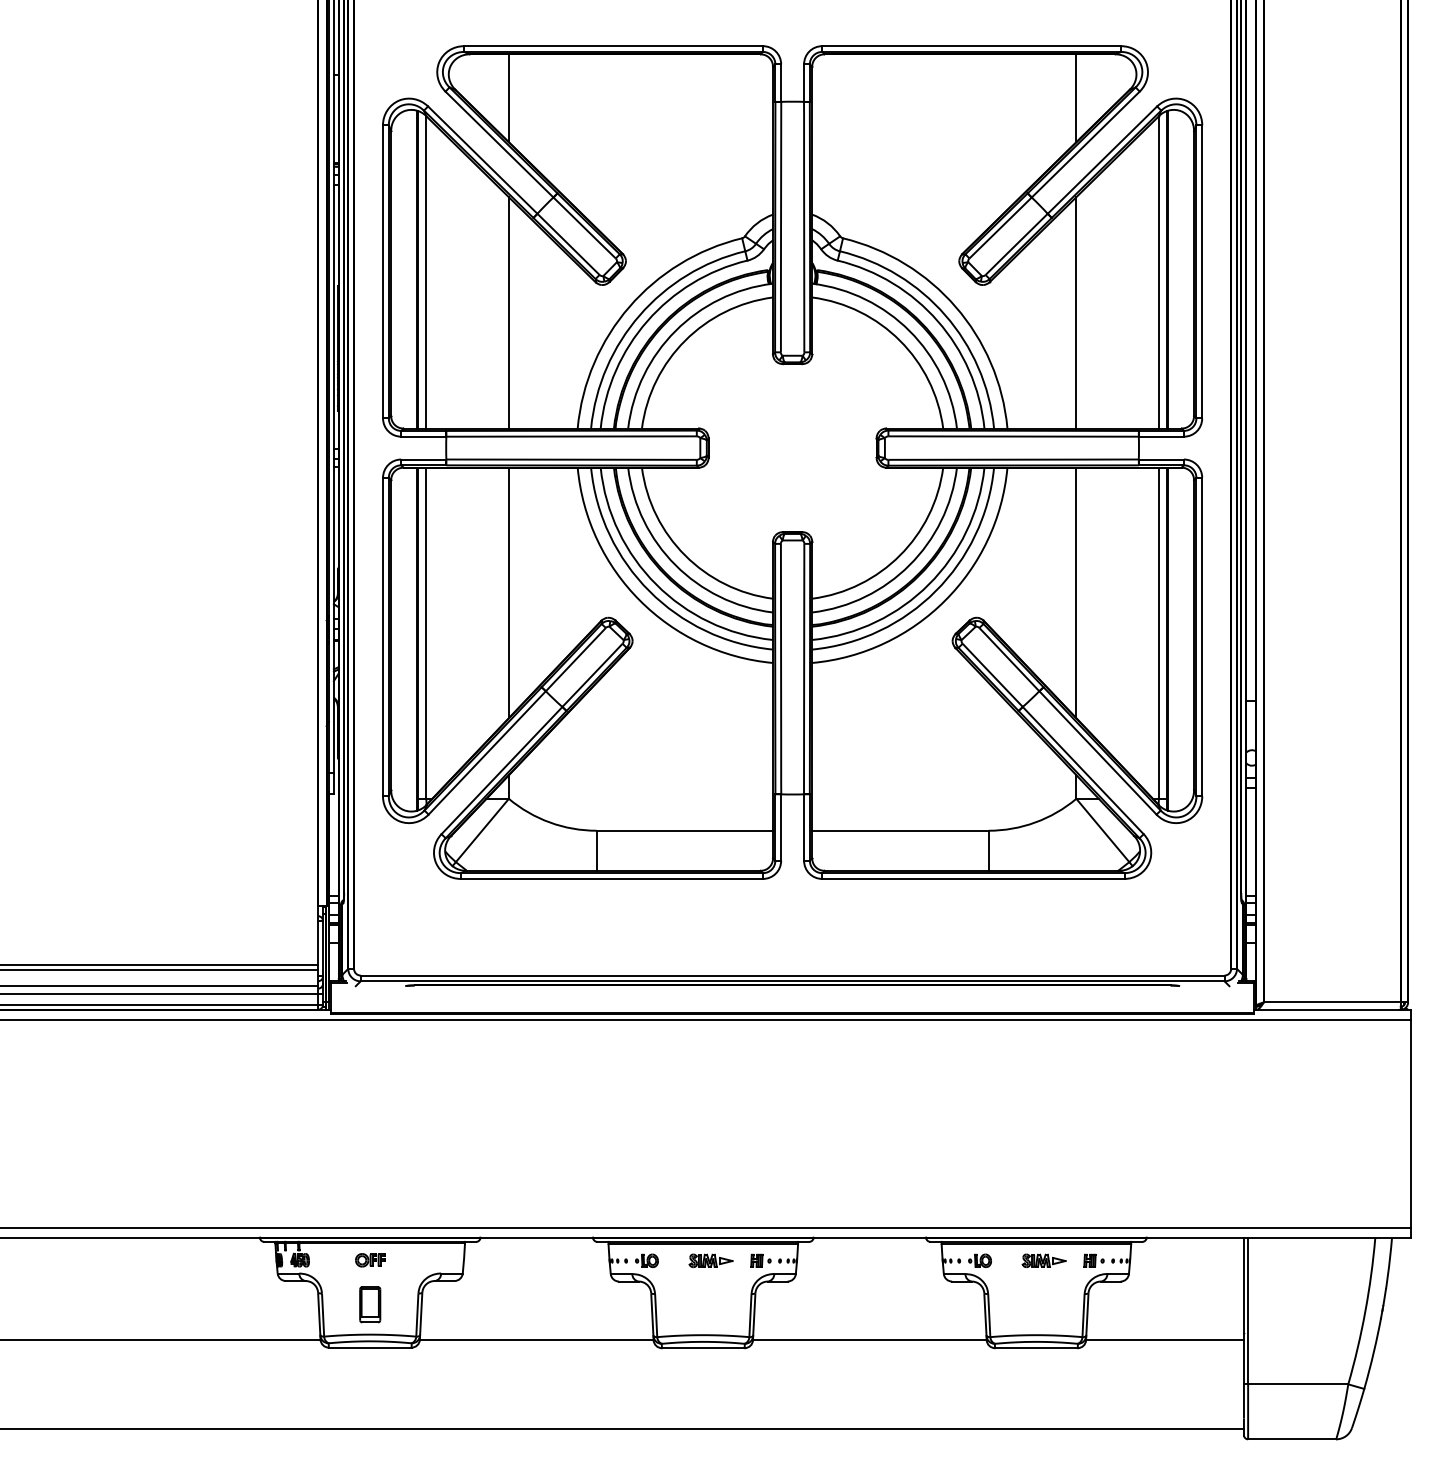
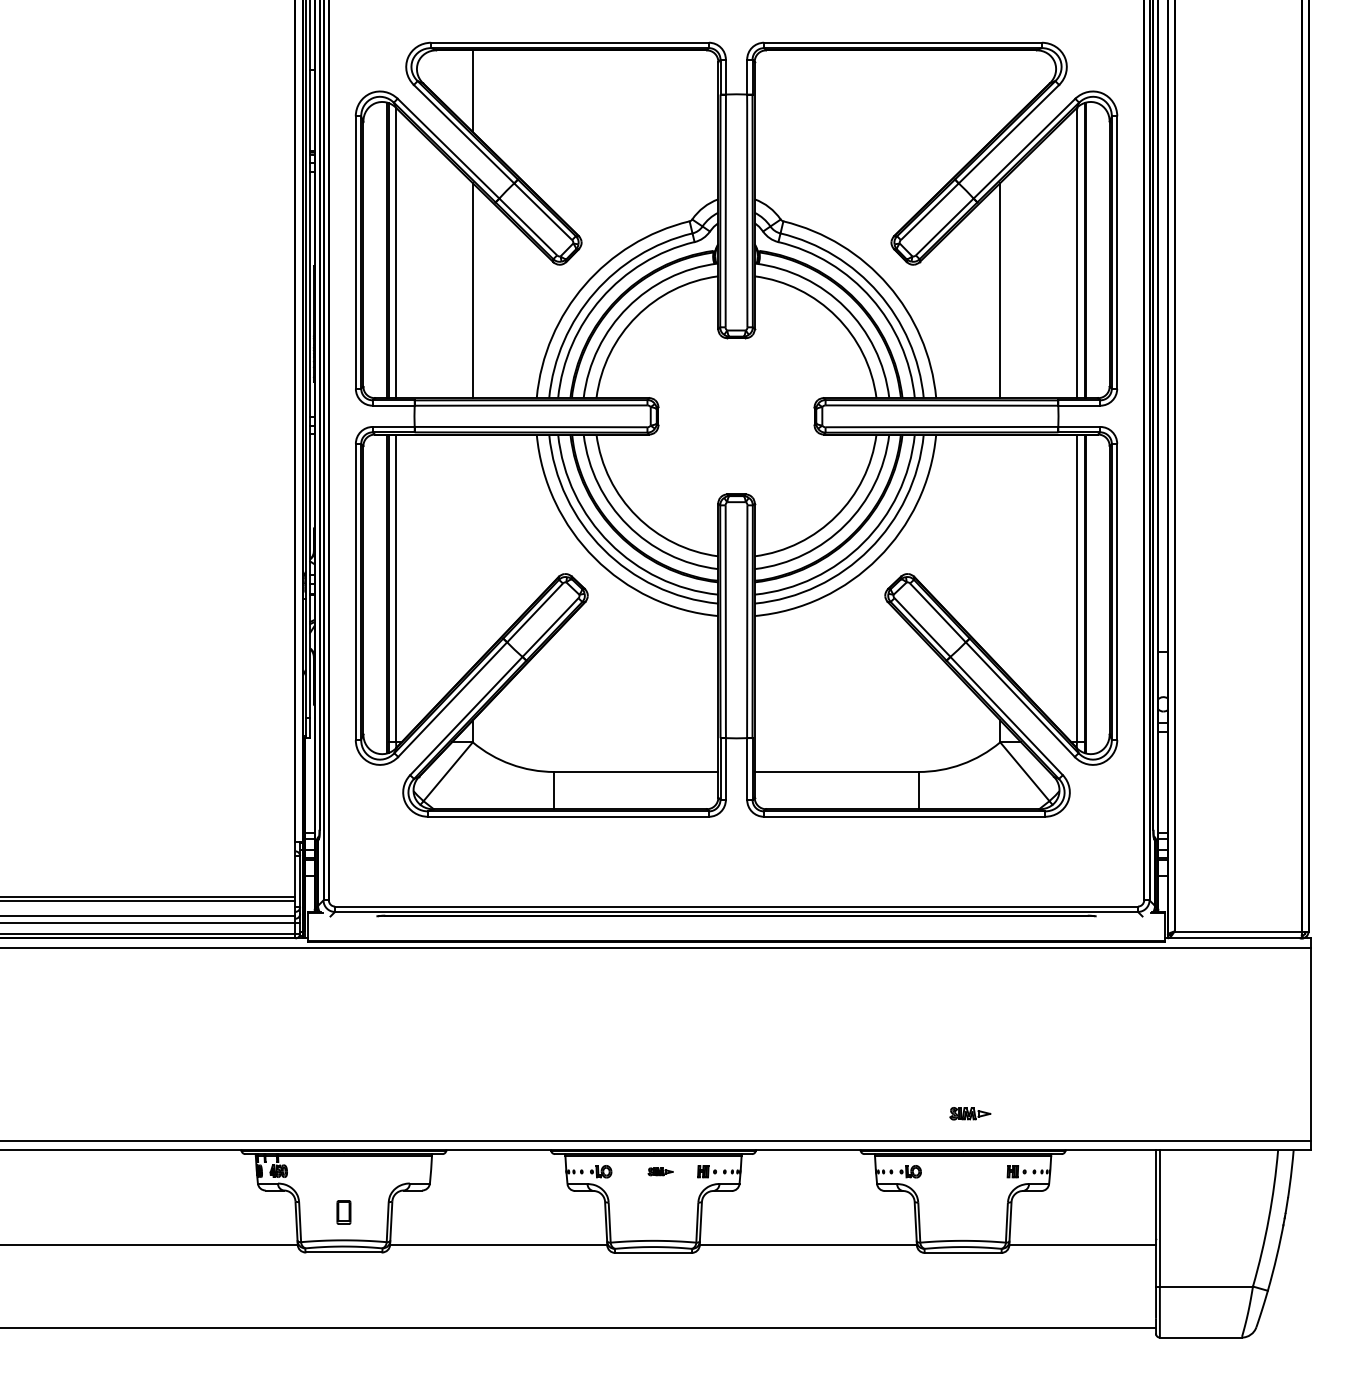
line: (1076, 98) -> (1000, 91), removed
line: (508, 592) -> (472, 550), removed
line: (1076, 592) -> (1000, 550), removed
part: (369, 1259) -> (343, 1170), removed
part: (710, 1260) -> (660, 1171), size x0.6
part: (1044, 1260) -> (970, 1113), moved
part: (369, 1304) -> (343, 1212), size x0.7

